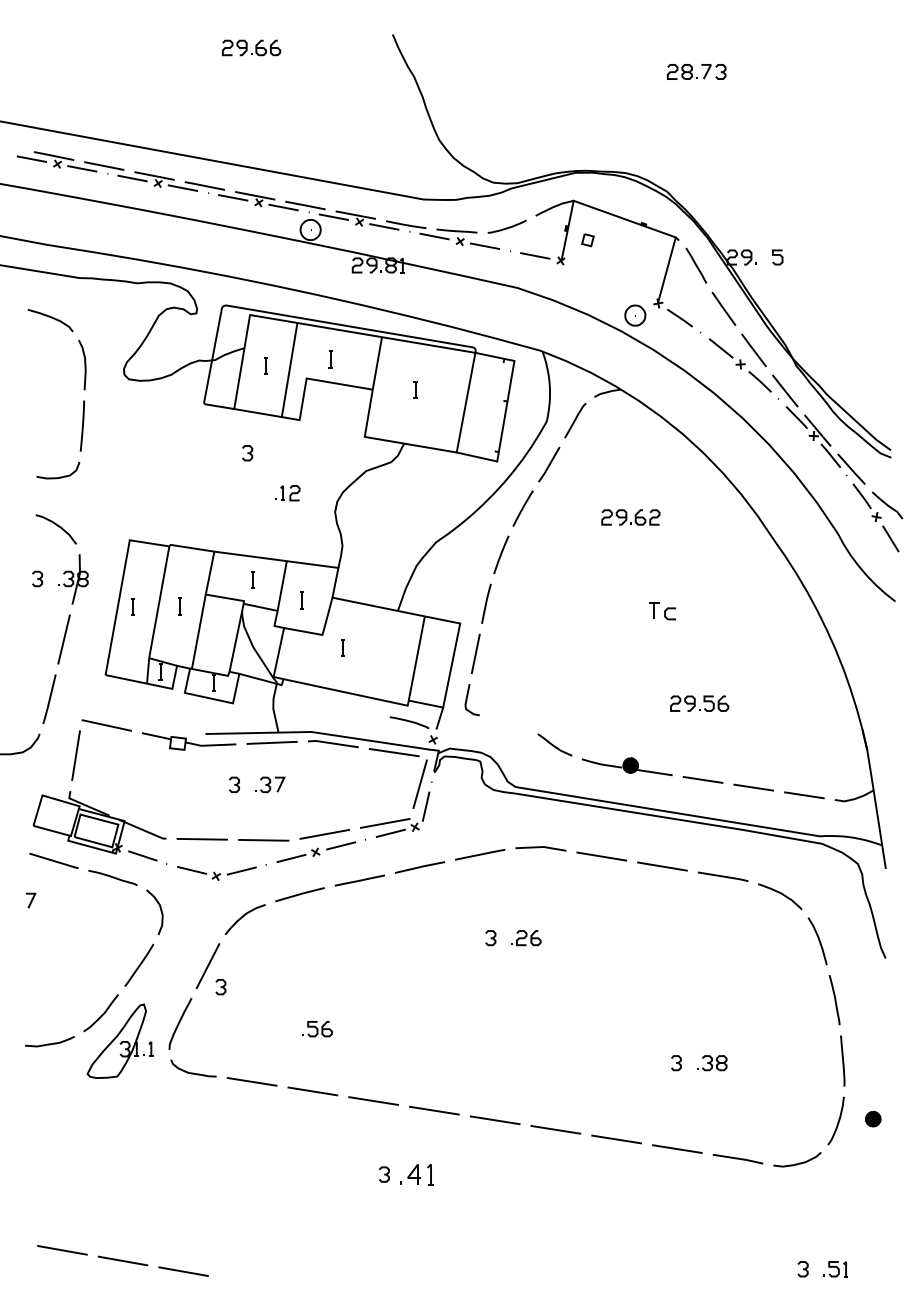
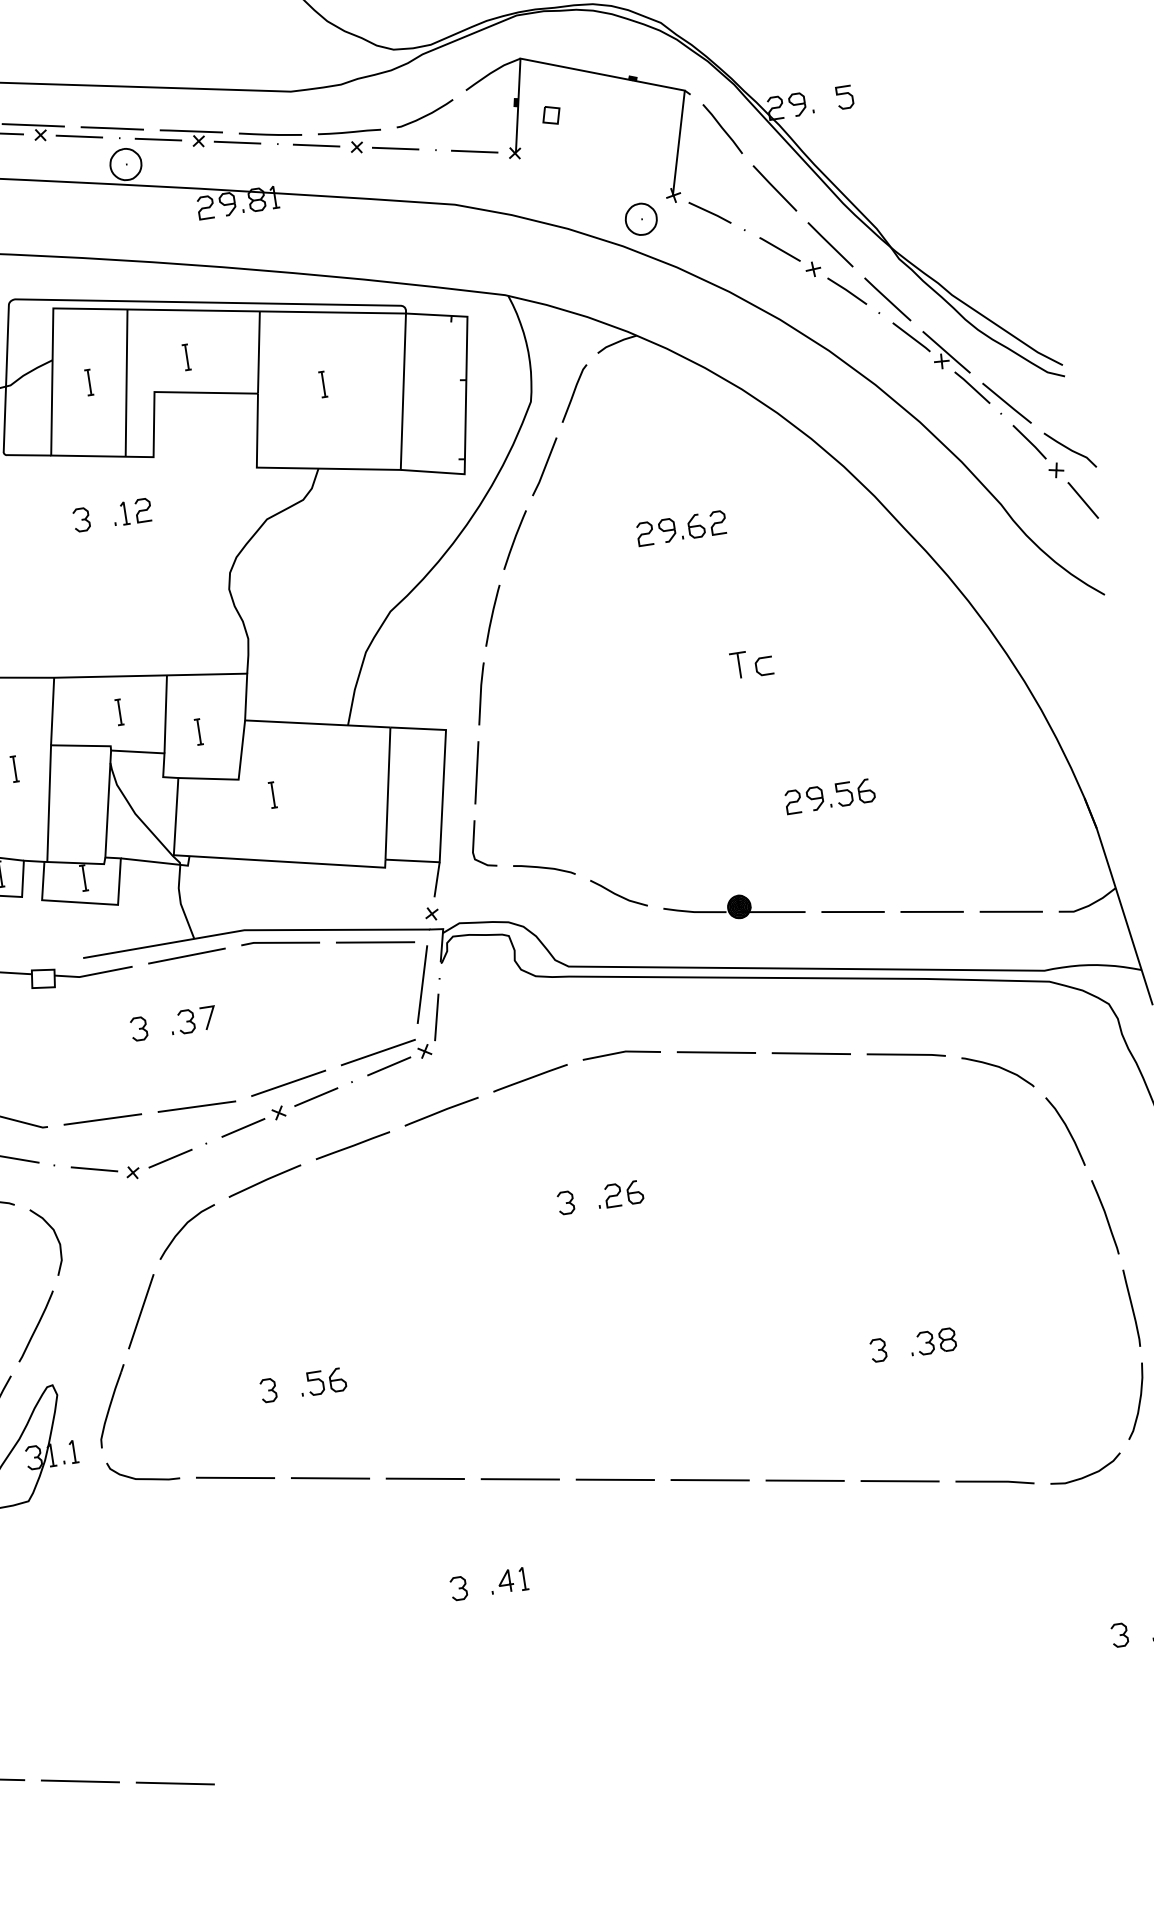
part: (287, 493) -> (132, 512), moved
curve: (409, 722) -> (544, 869), moved
part: (220, 987) -> (268, 1391), moved
part: (416, 1174) -> (507, 1580), size x0.71

